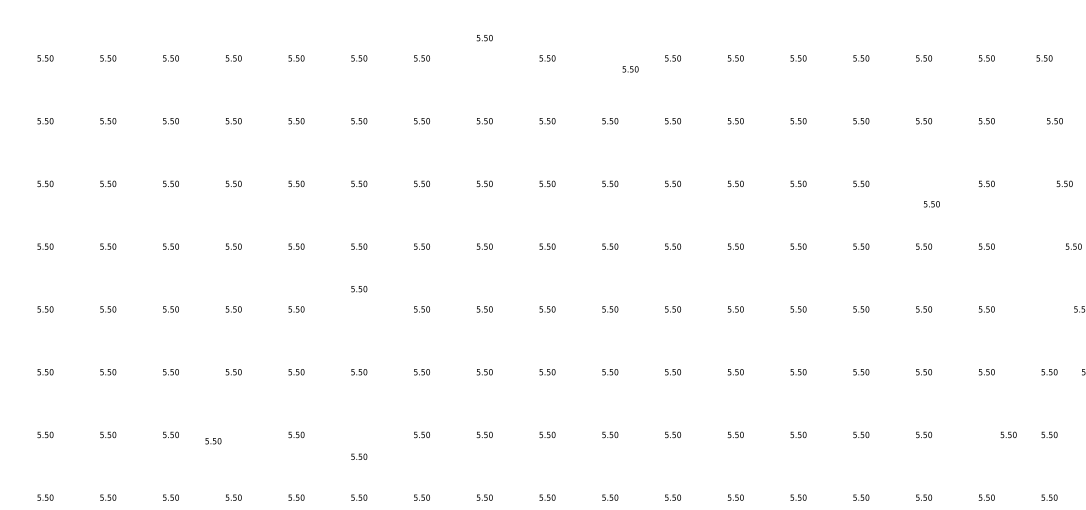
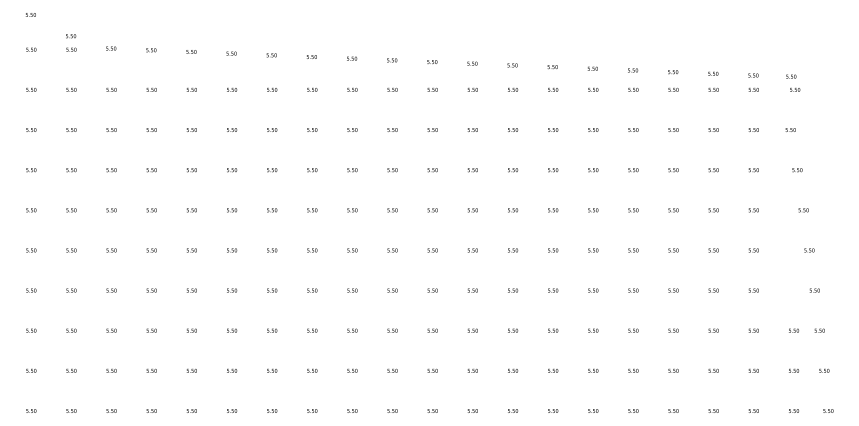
text: (484, 37) -> (432, 129), moved
text: (629, 68) -> (512, 129), moved
text: (931, 204) -> (713, 210), moved
text: (359, 288) -> (352, 290), moved
text: (1008, 434) -> (753, 370), moved
text: (213, 440) -> (272, 370), moved
text: (359, 456) -> (352, 370), moved

